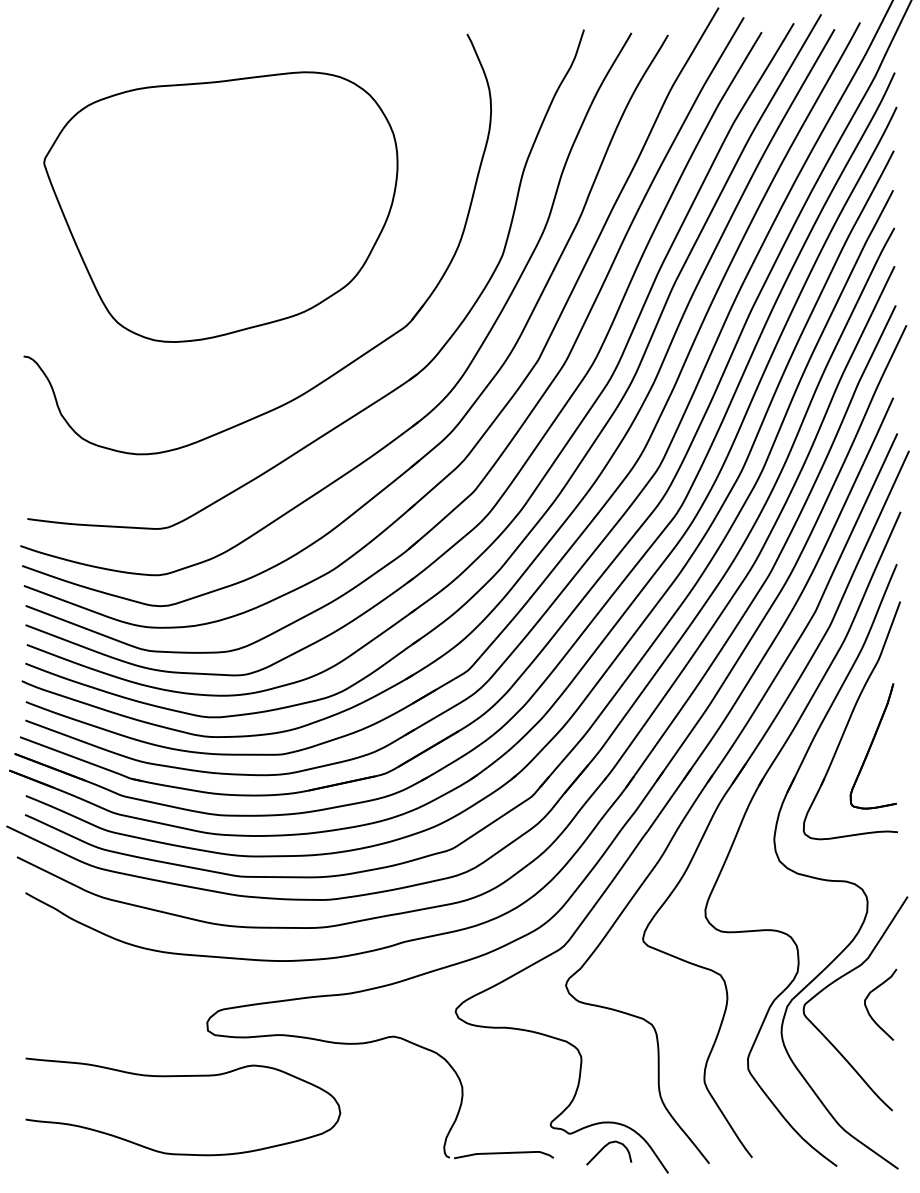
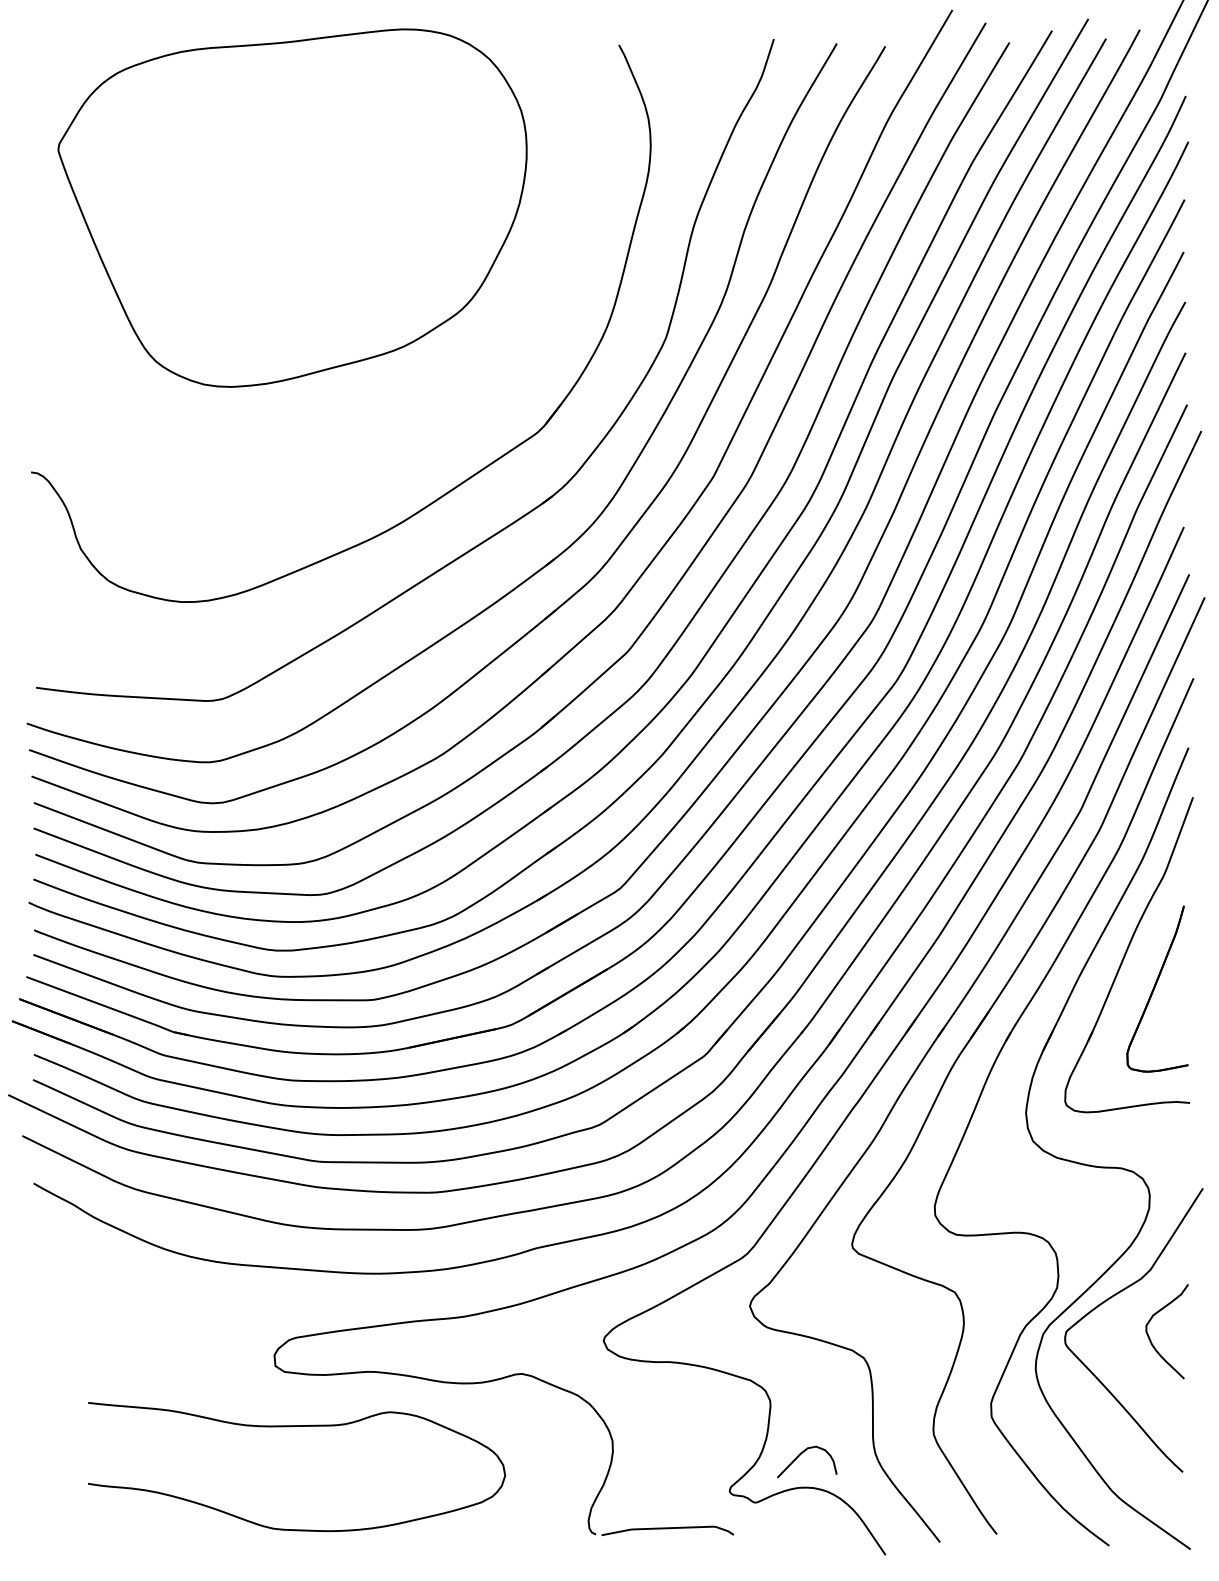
part: (220, 206) -> (292, 207), moved
curve: (183, 1076) -> (297, 1426), moved
curve: (605, 1147) -> (802, 1454), moved

